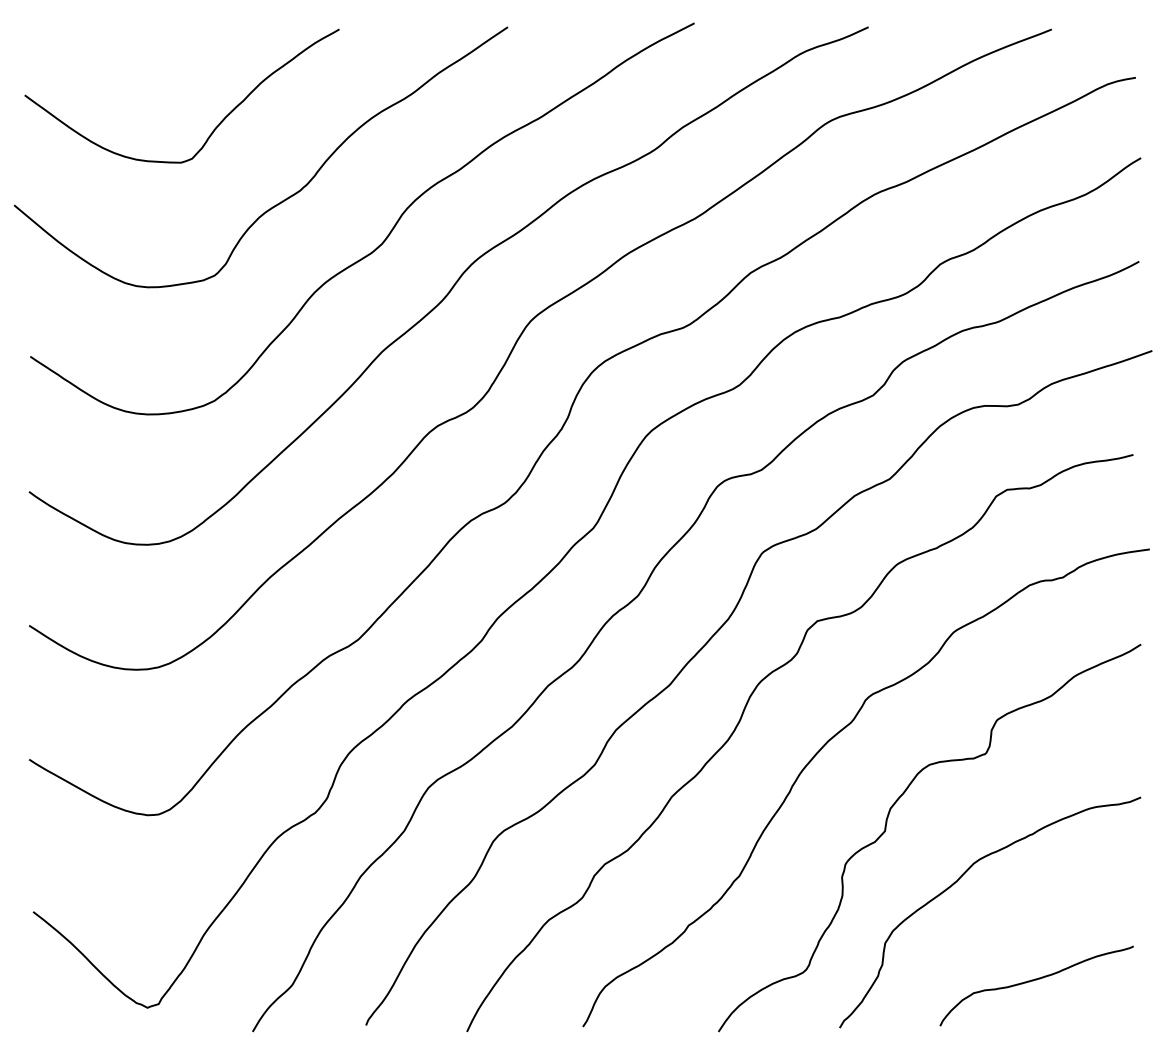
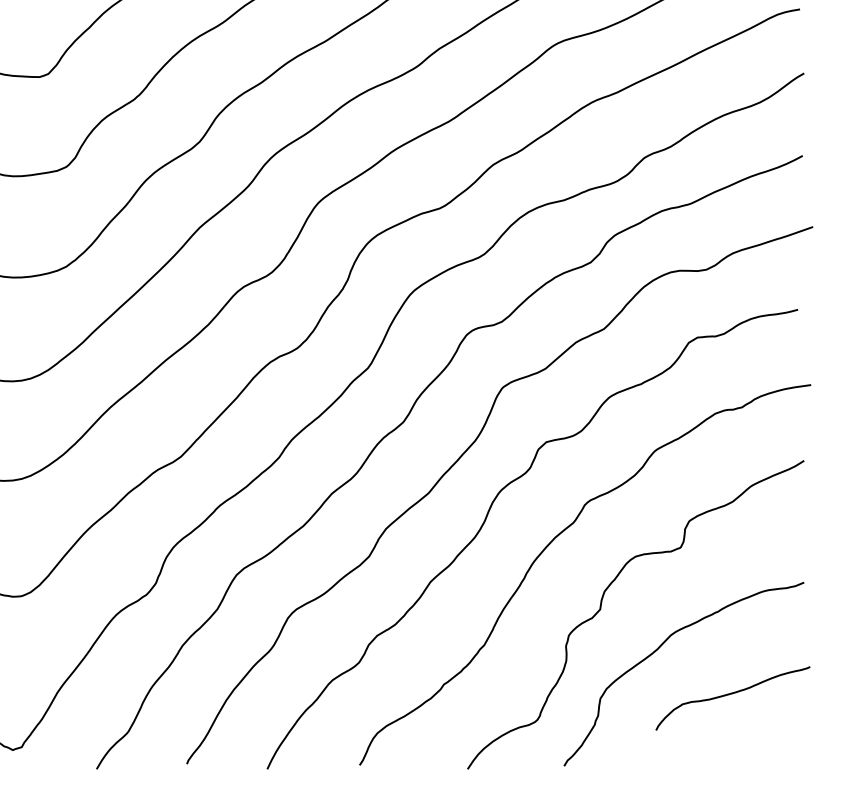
curve: (1036, 980) -> (732, 694), moved

